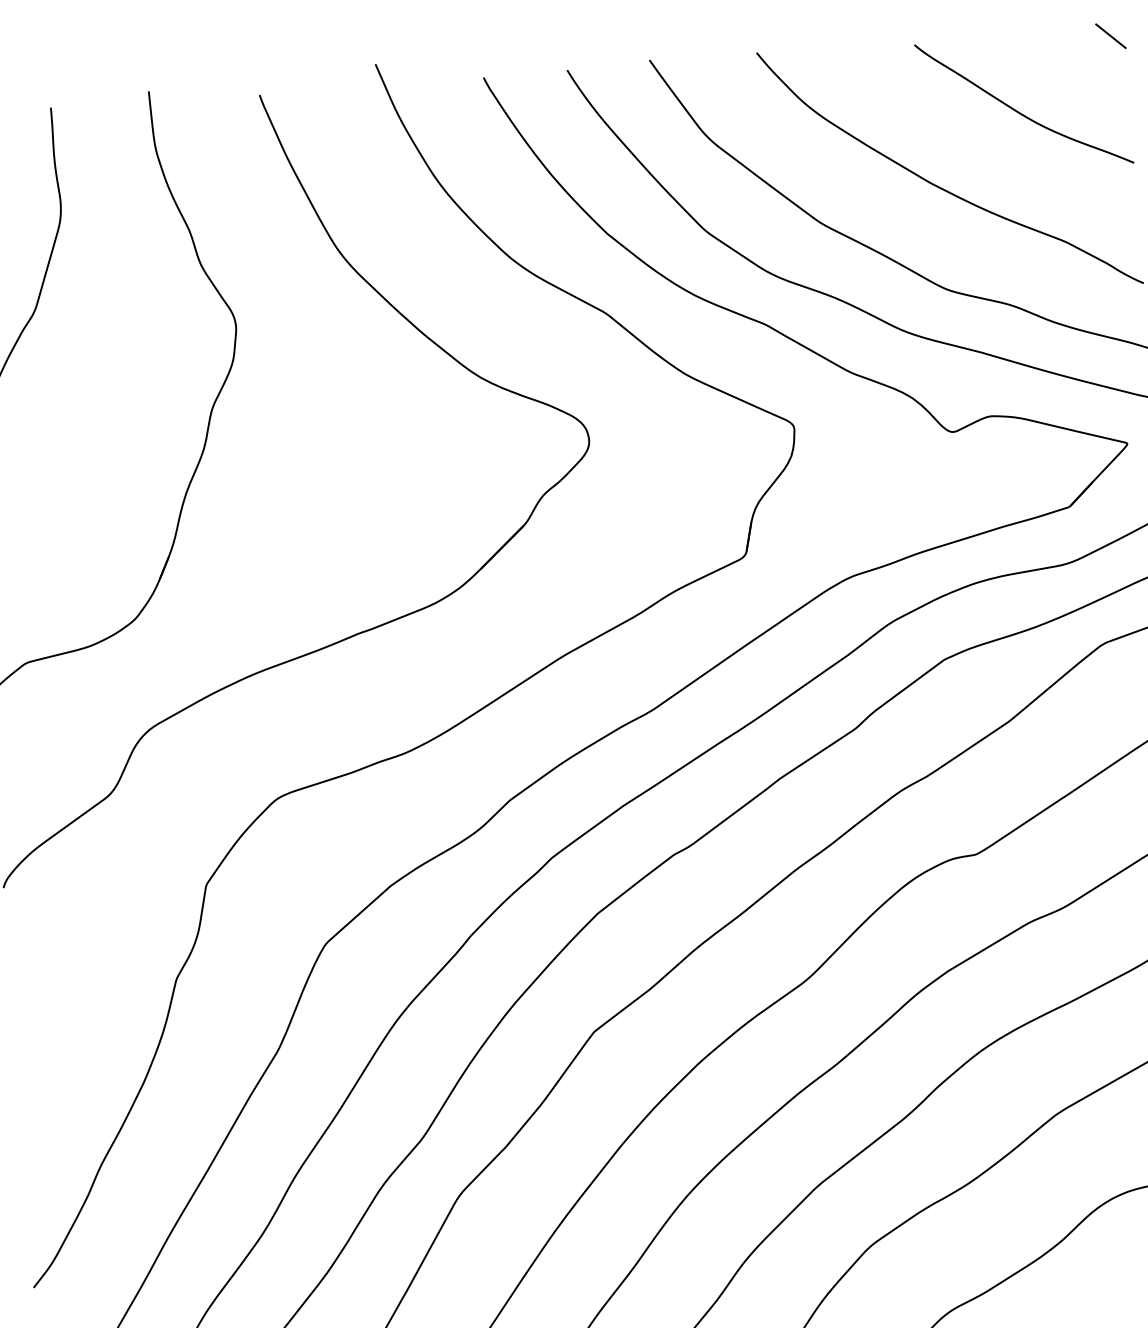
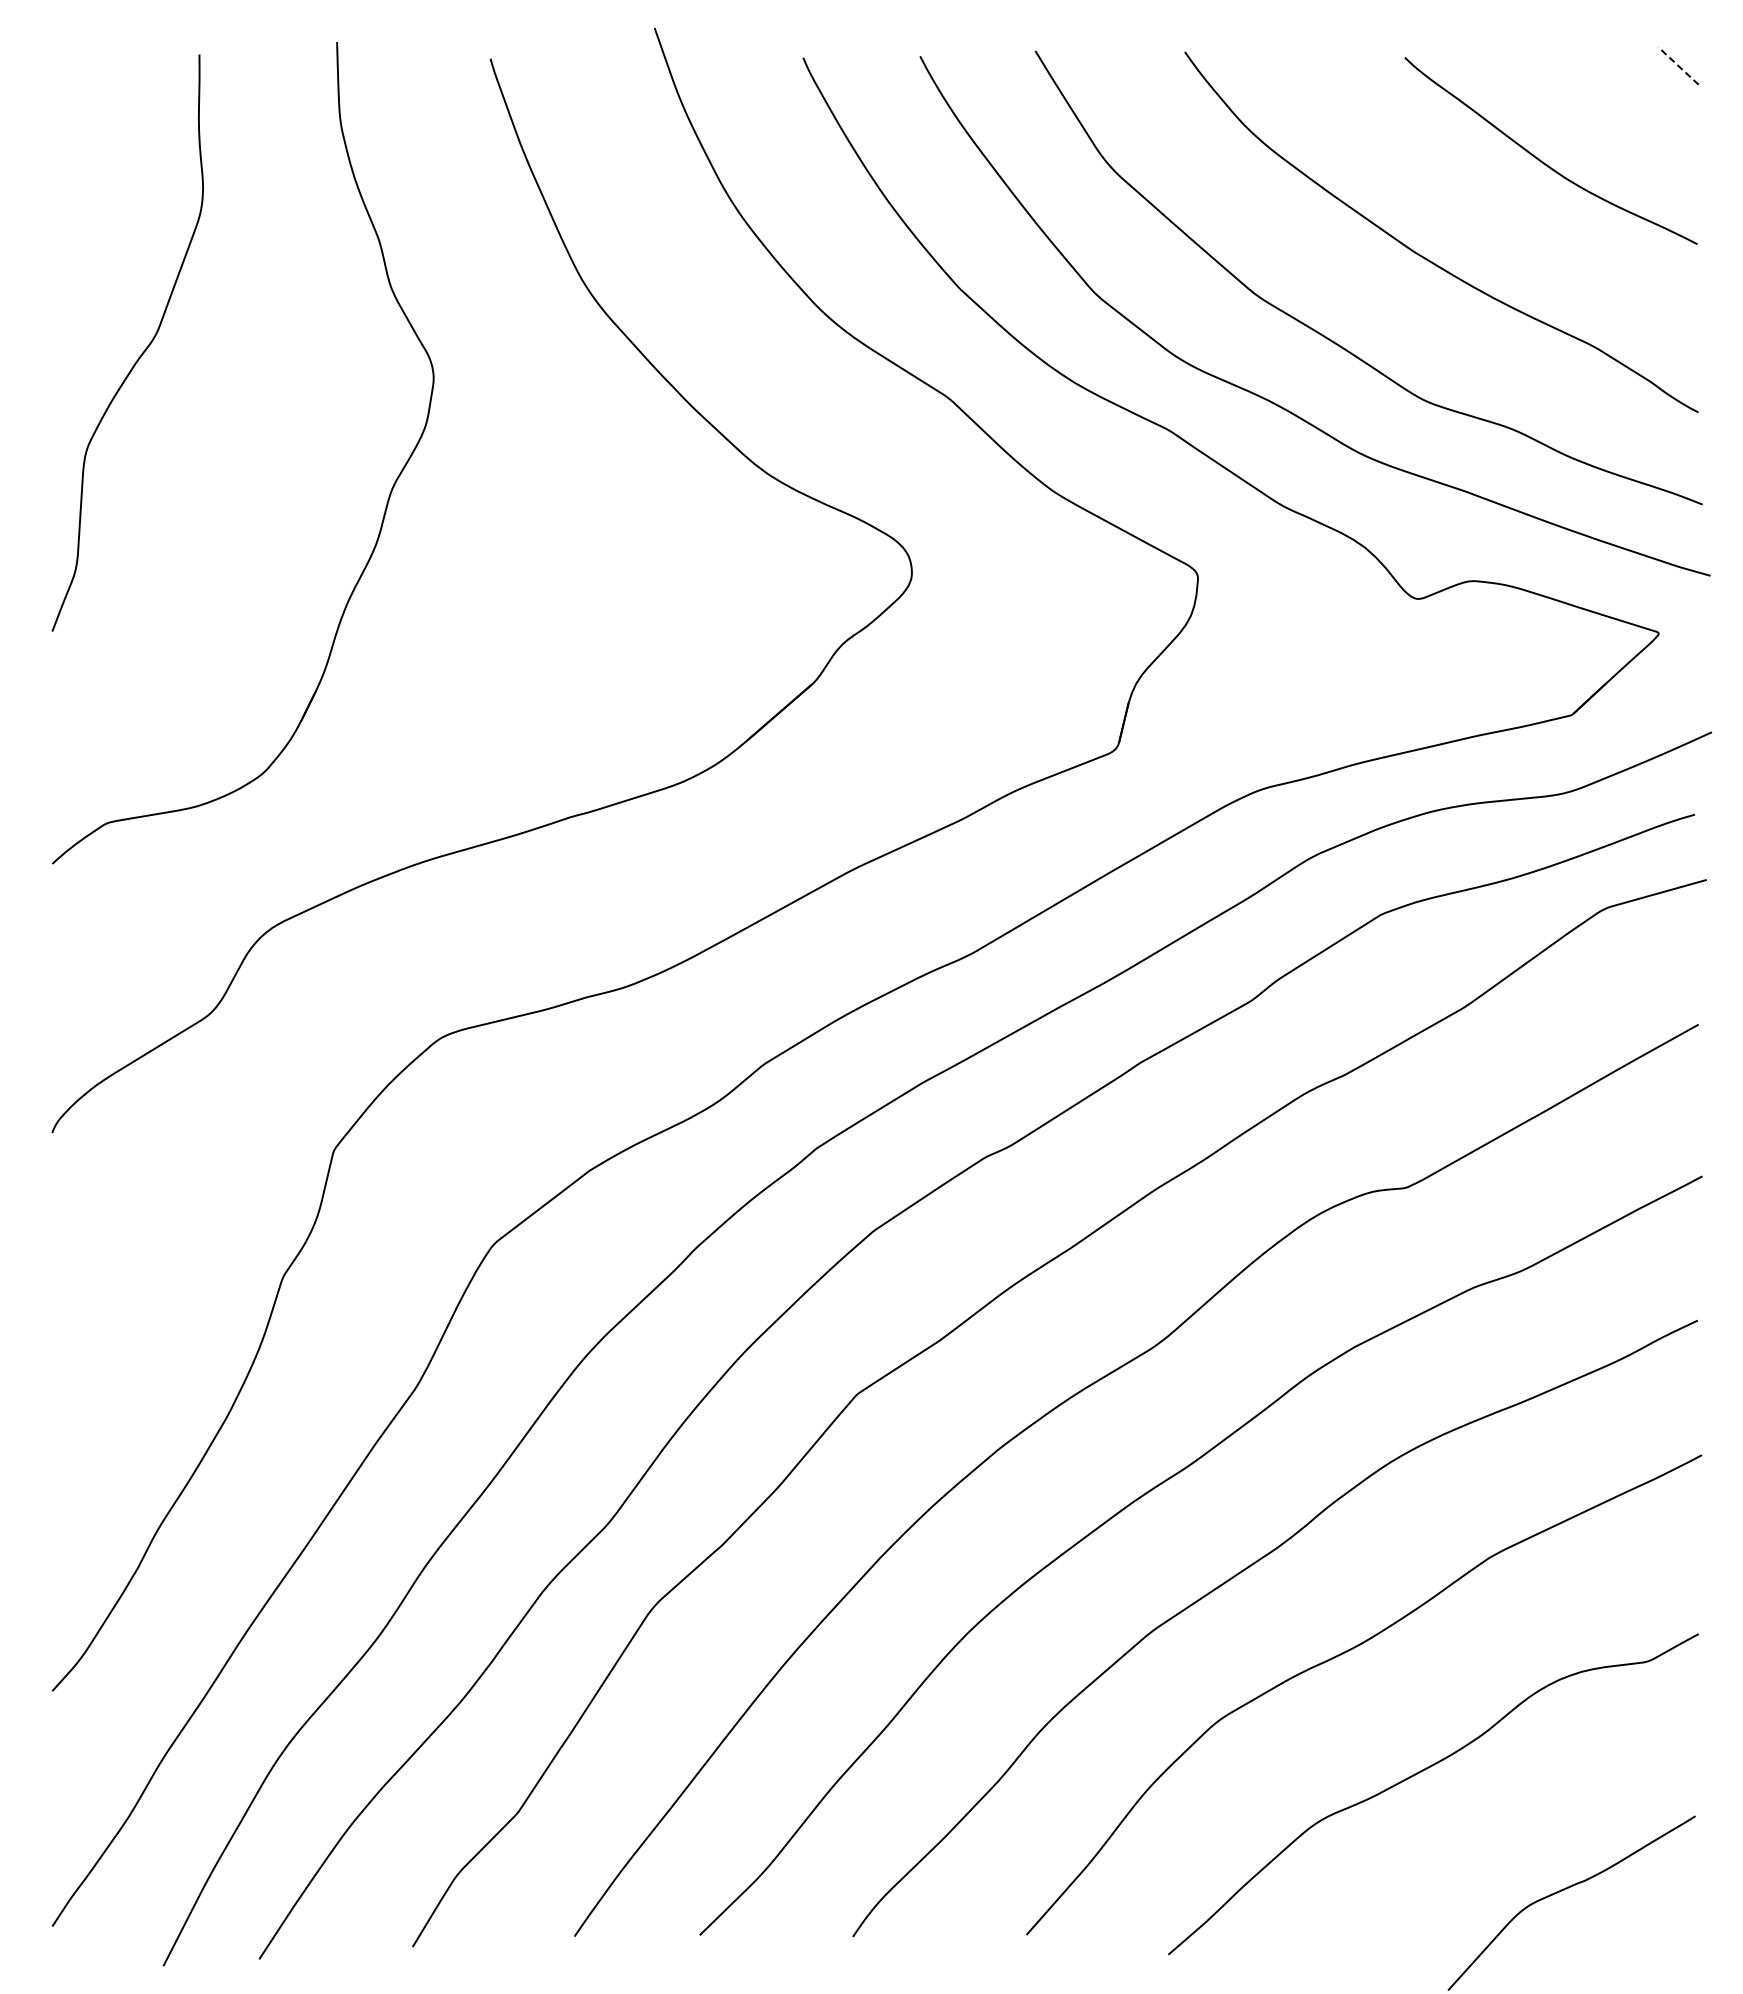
line: (1110, 35) -> (1678, 65), solid -> dashed

